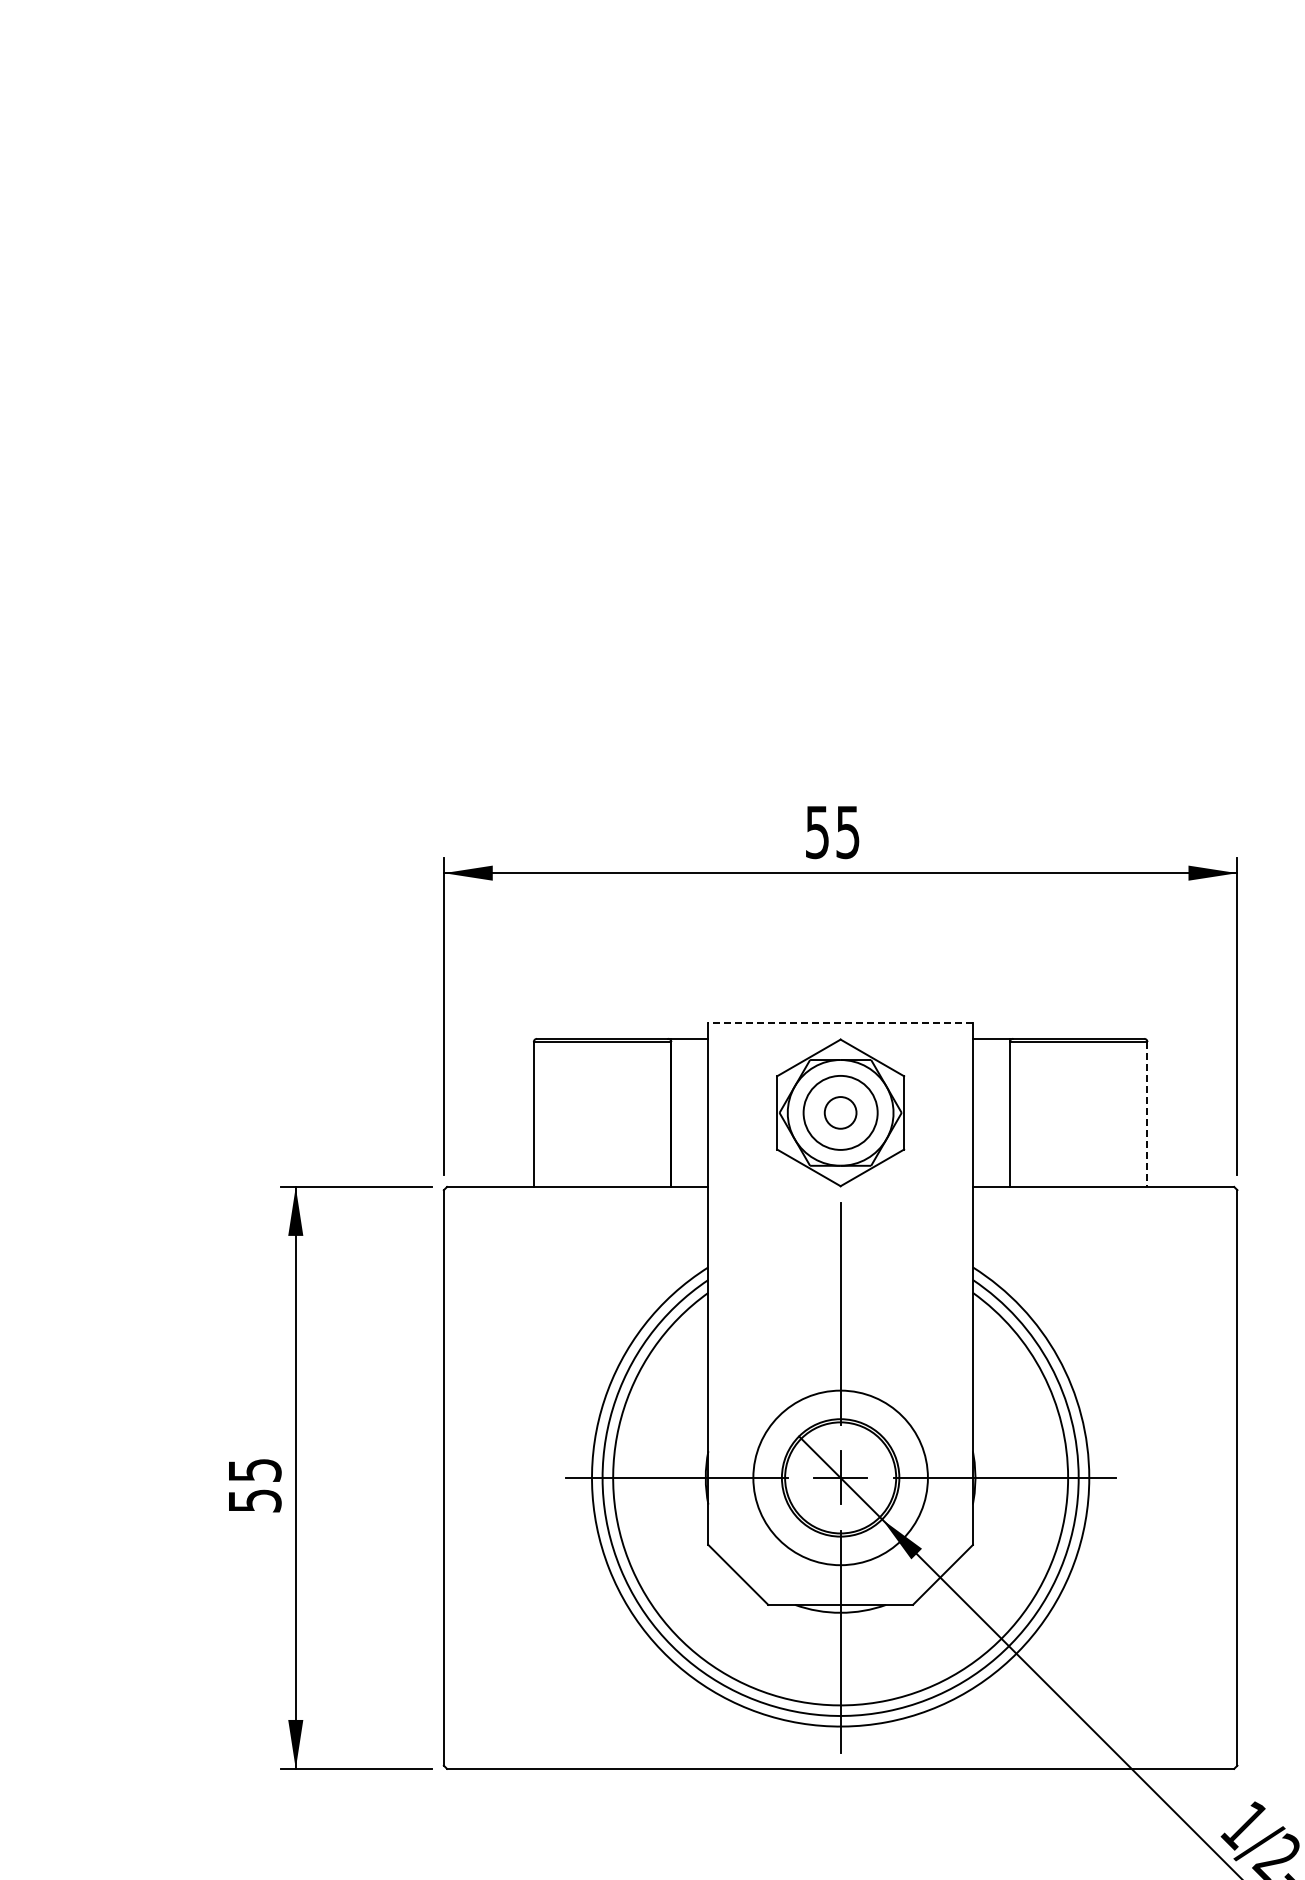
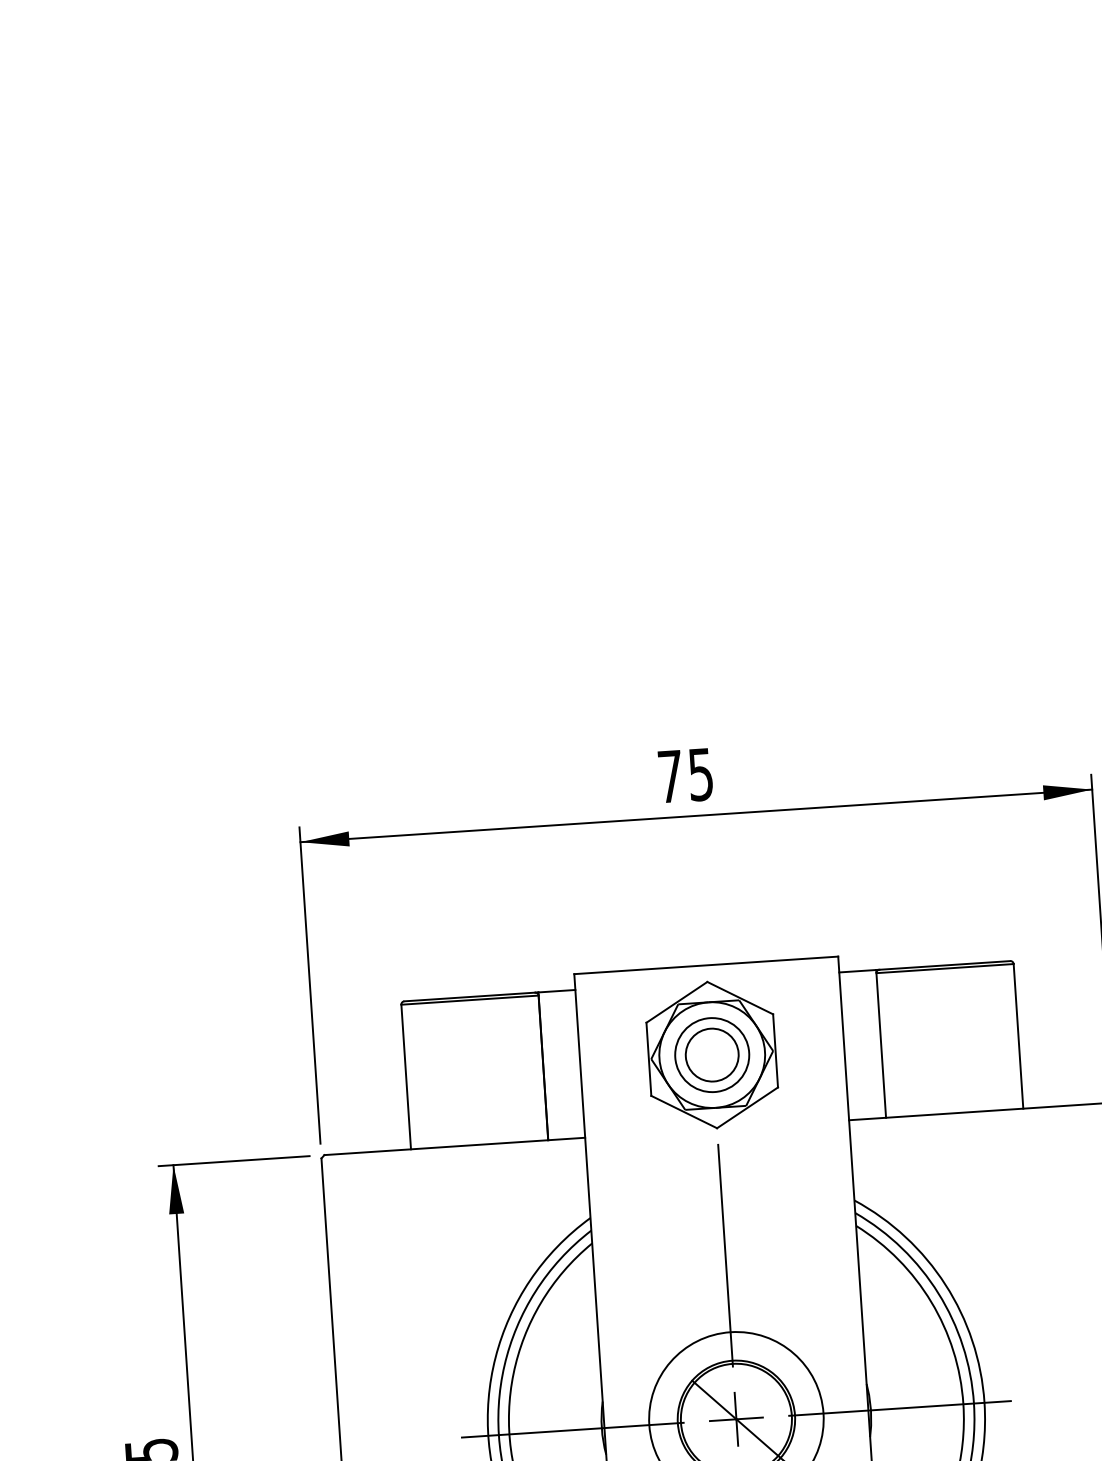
text: (817, 832) -> (670, 776), 55 -> 75
line: (840, 1022) -> (706, 964), dashed -> solid
circle: (840, 1112) -> (712, 1054), size x1.67
line: (1147, 1115) -> (1018, 1037), dashed -> solid

